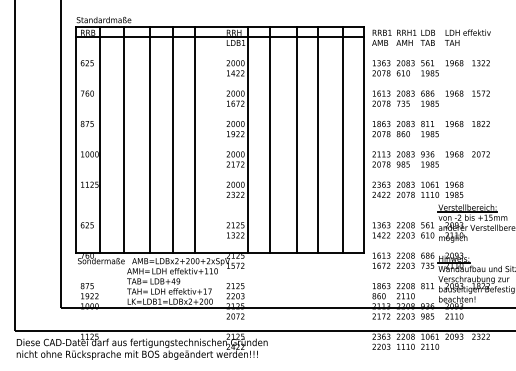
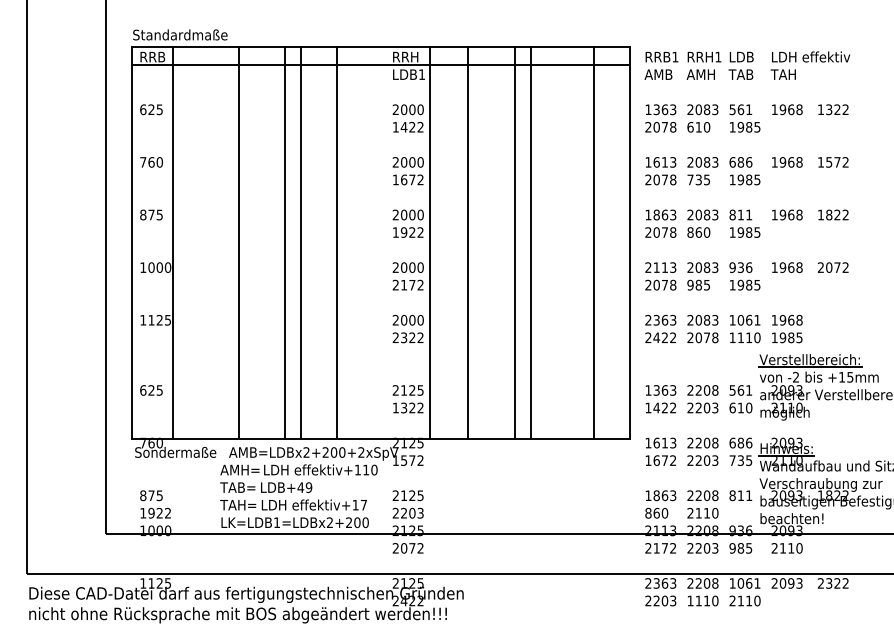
line: (123, 140) -> (238, 243), moved
line: (150, 140) -> (285, 243), moved
line: (318, 140) -> (530, 243), moved

